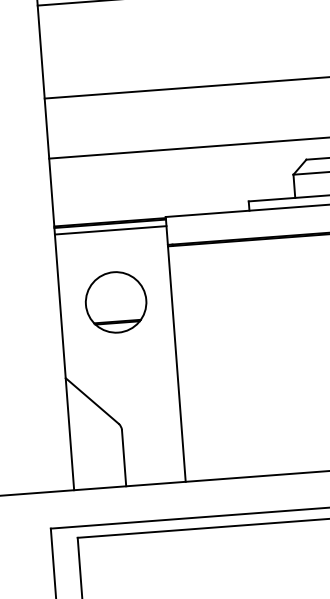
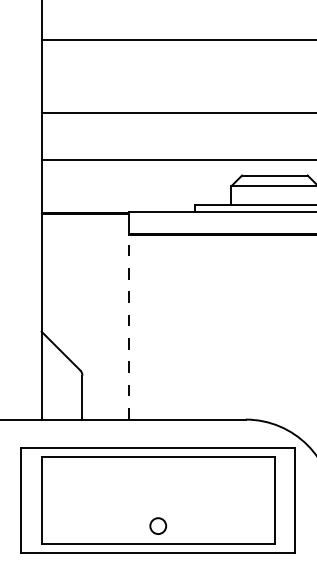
line: (110, 230) -> (85, 219), removed
part: (114, 302) -> (84, 275), removed
line: (177, 363) -> (129, 326), solid -> dashed

